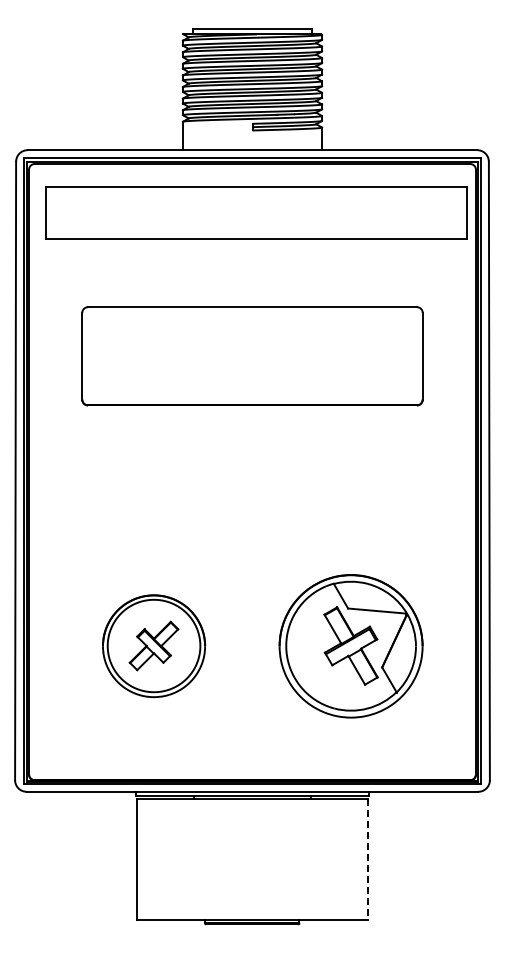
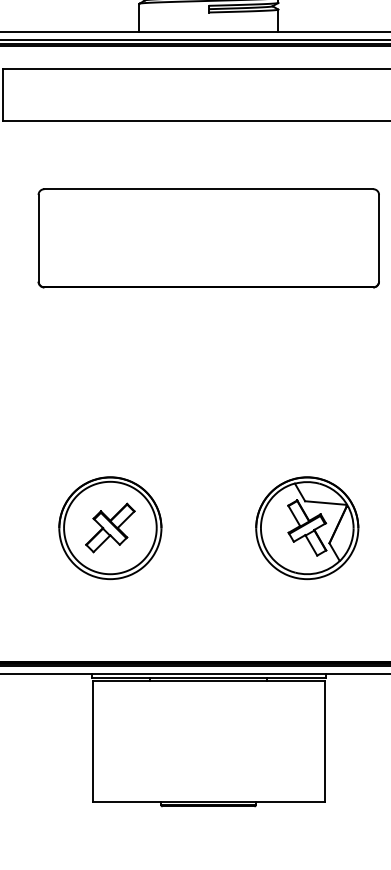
part: (350, 645) -> (306, 527), size x0.71
line: (368, 859) -> (324, 741), dashed -> solid

